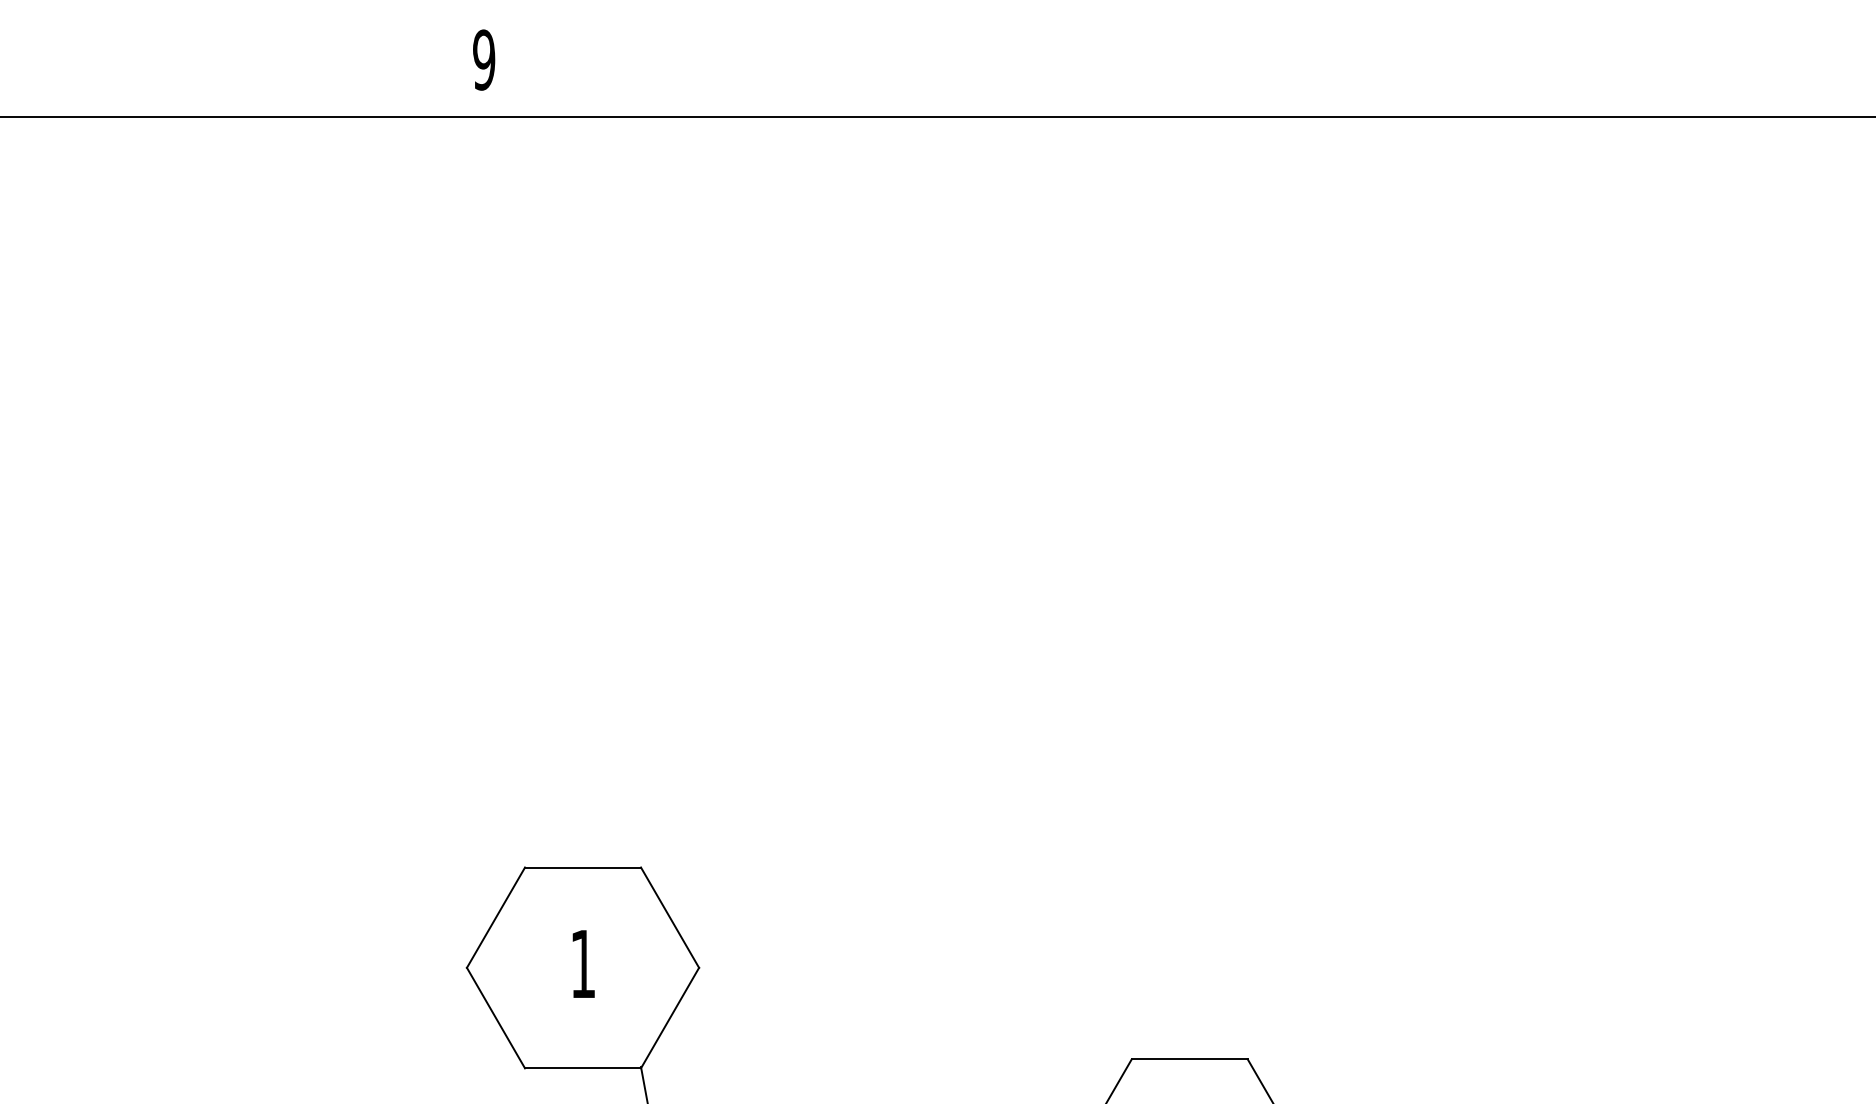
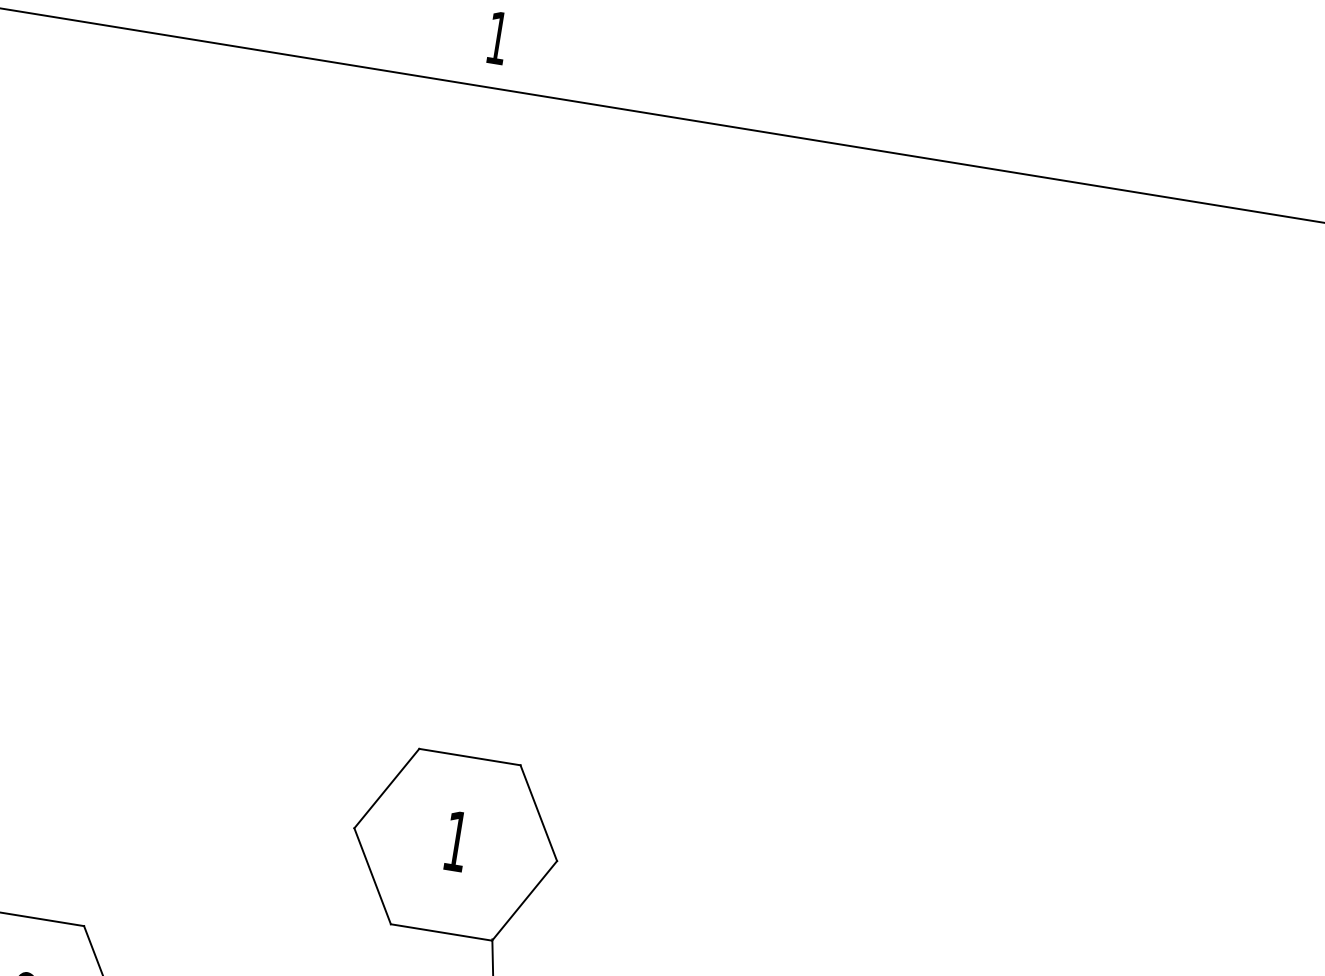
text: (484, 59) -> (498, 37), 9 -> 1

